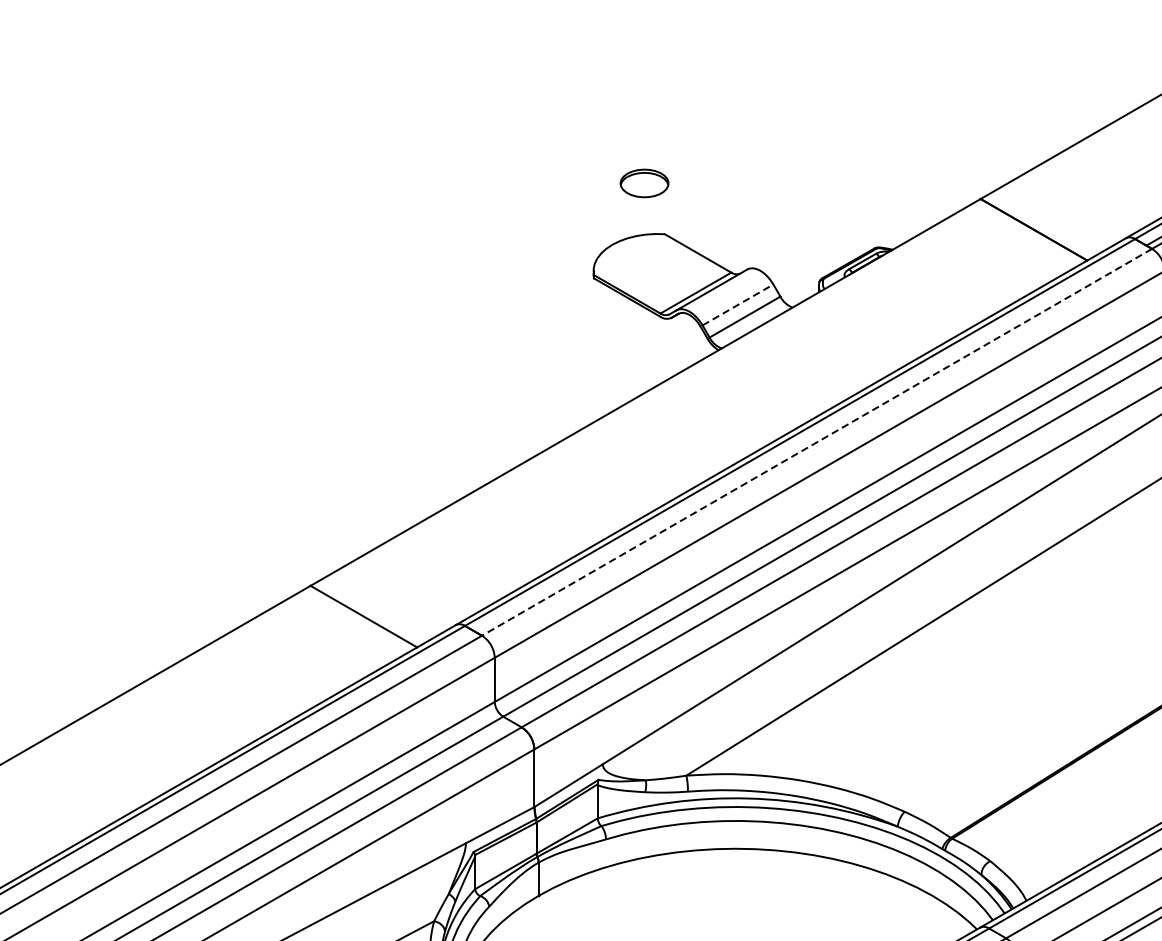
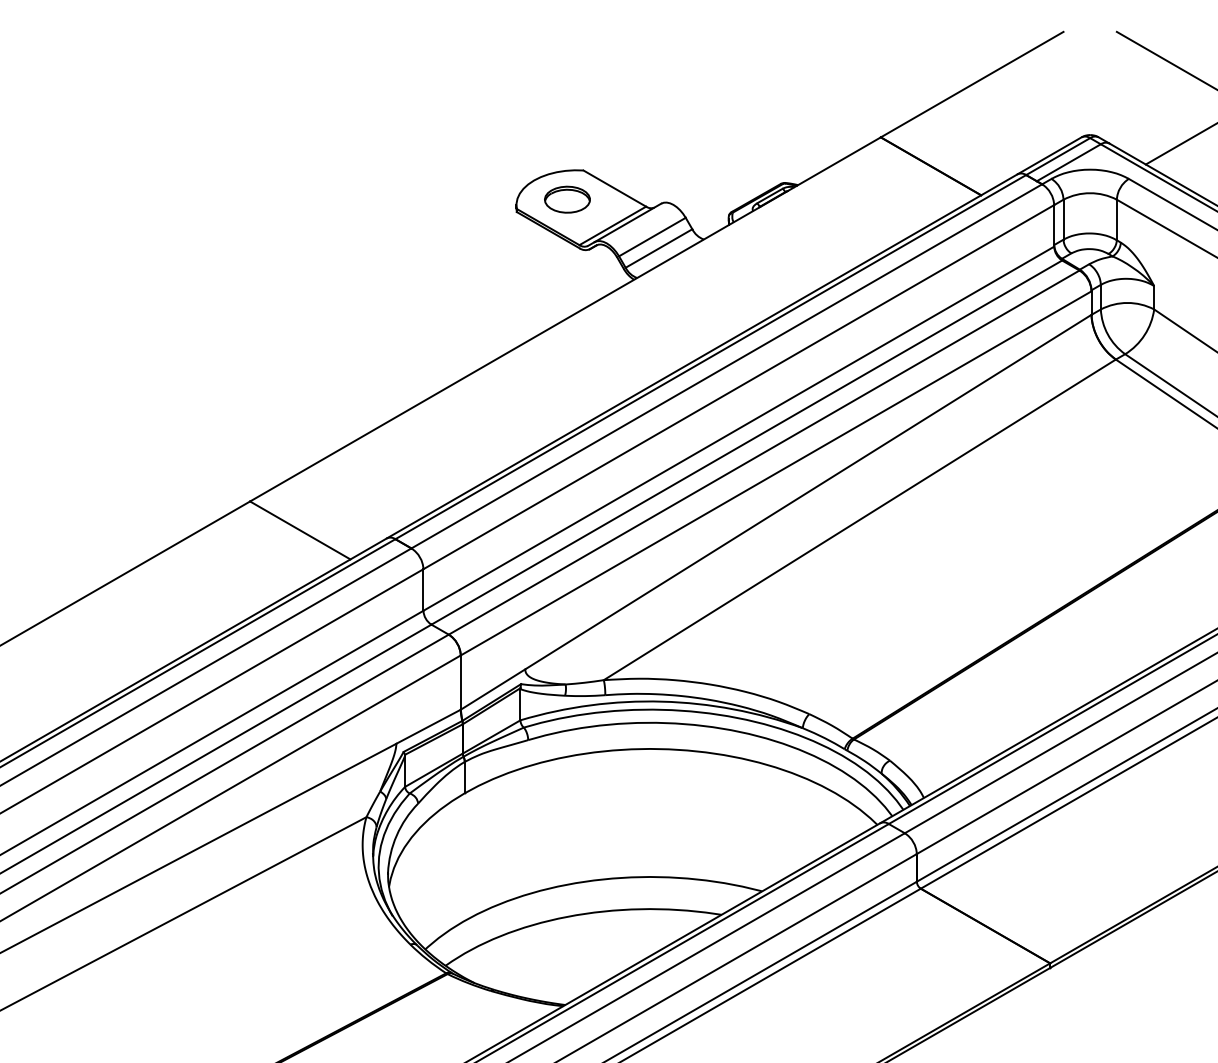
part: (644, 183) -> (567, 199), moved
line: (738, 304) -> (652, 236), dashed -> solid
line: (816, 442) -> (726, 366), dashed -> solid

